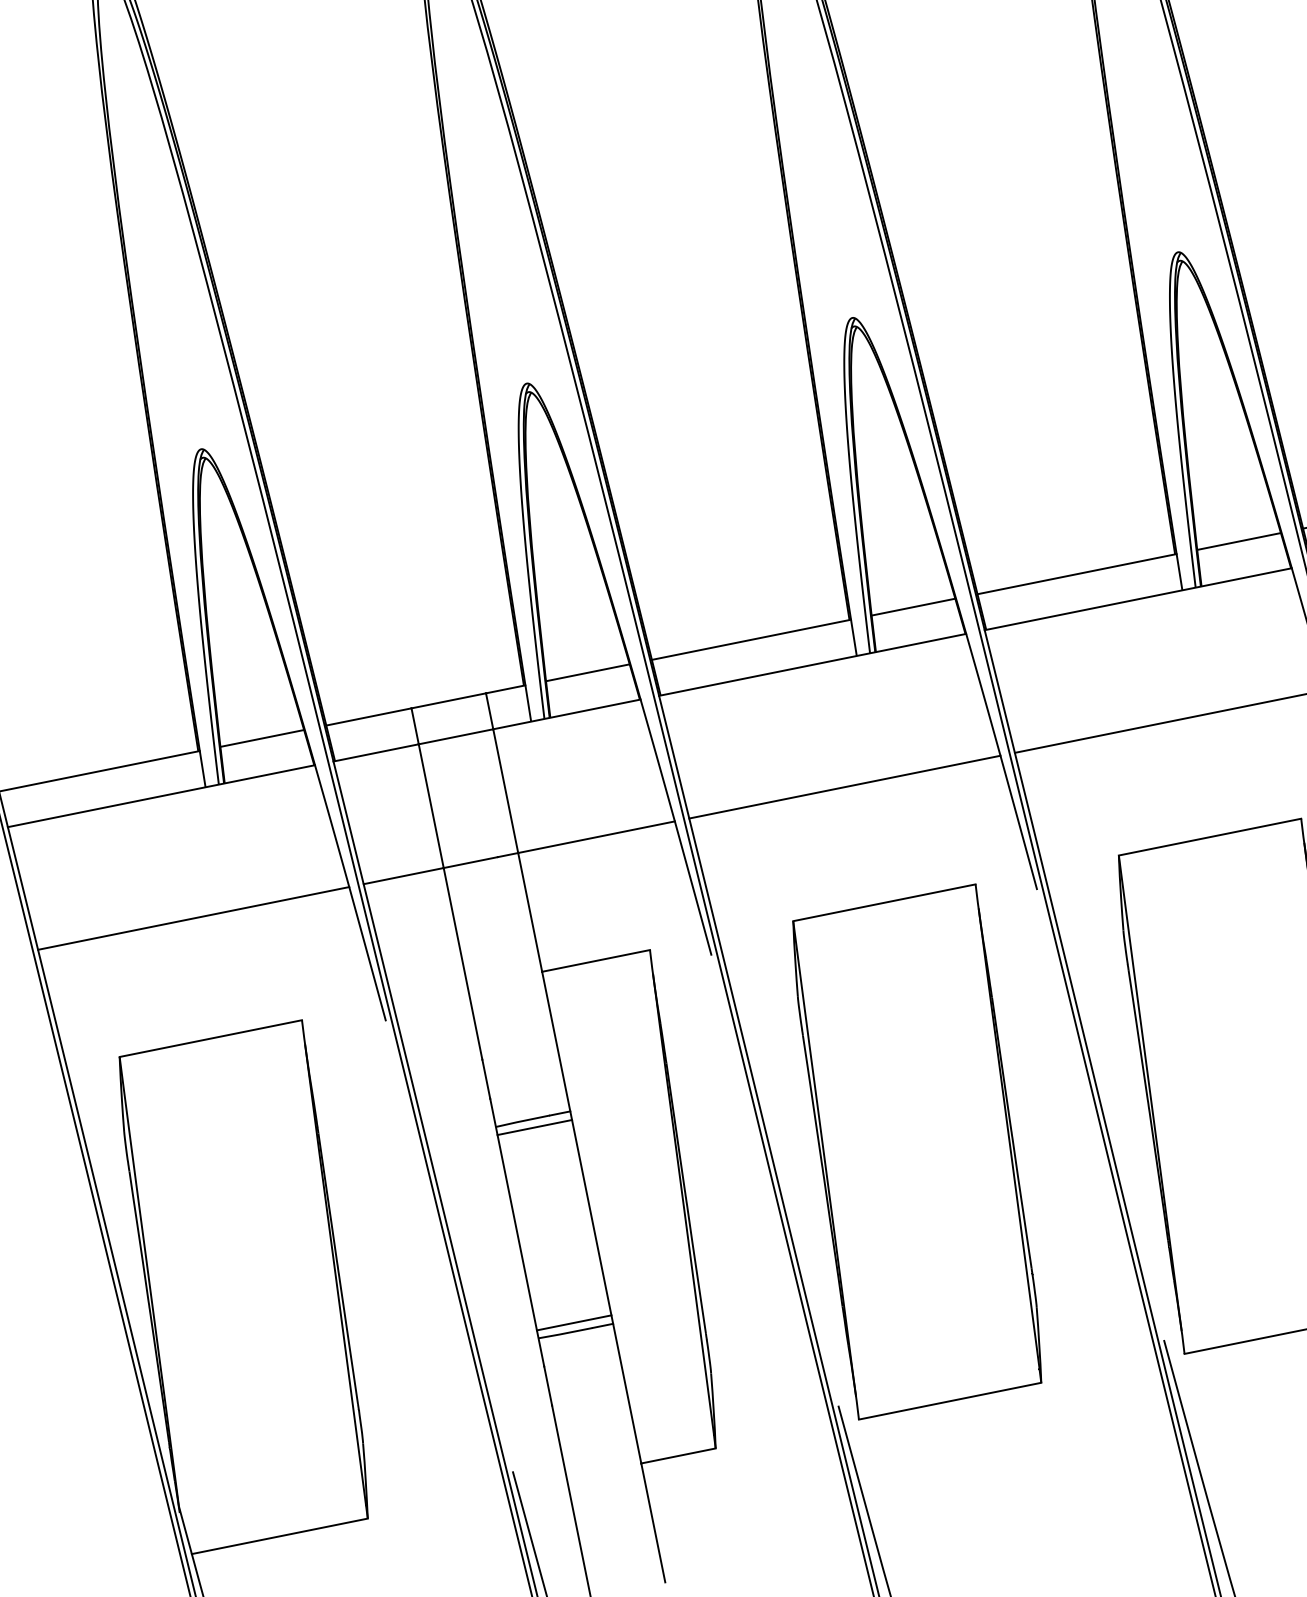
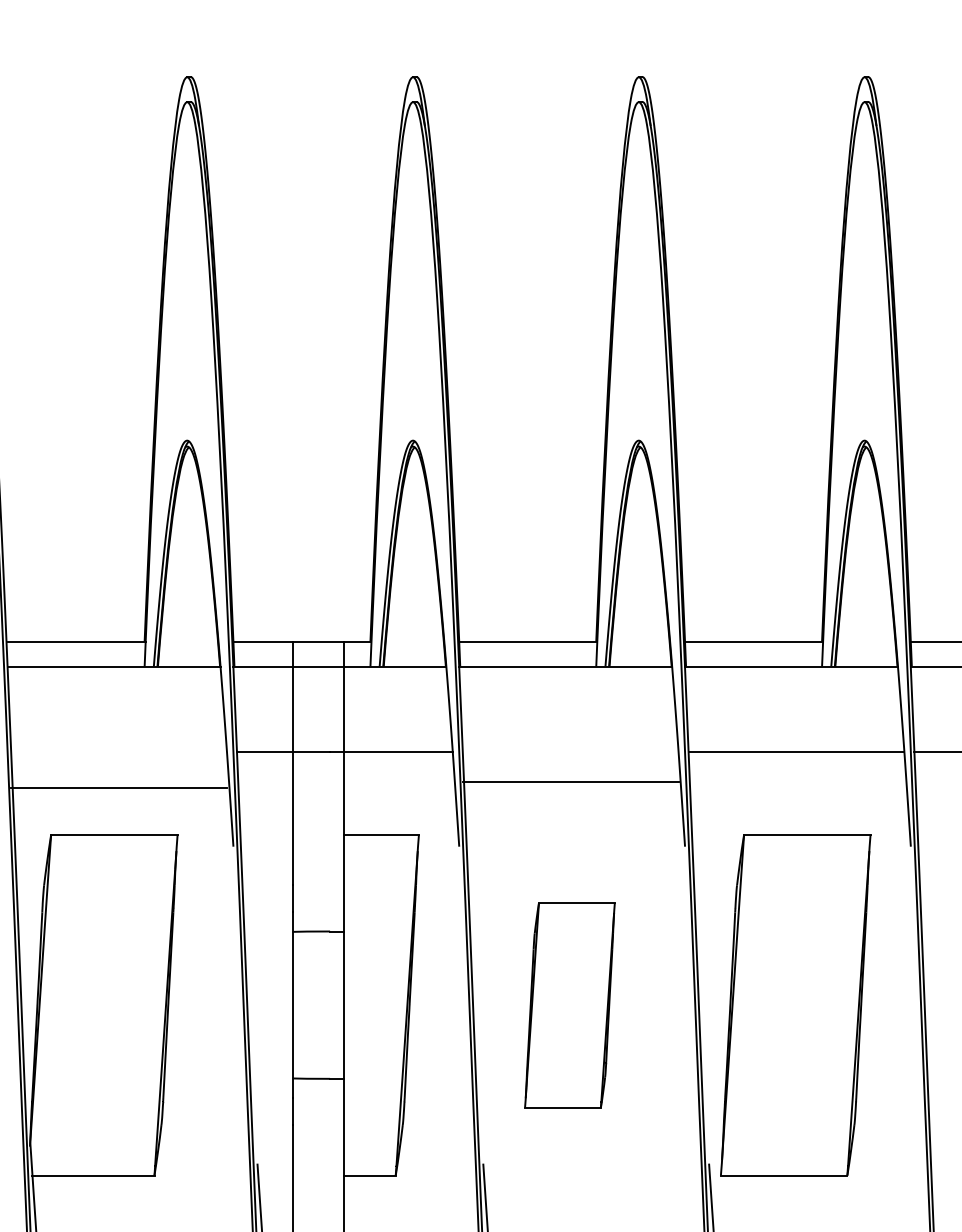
line: (1239, 541) -> (866, 641), removed
line: (913, 607) -> (640, 641), removed
line: (587, 672) -> (414, 641), removed
line: (262, 738) -> (189, 641), removed
line: (844, 787) -> (570, 782), moved
line: (194, 918) -> (119, 788), moved
line: (535, 1127) -> (318, 937), removed
part: (916, 1152) -> (569, 1005), size x0.6
line: (574, 1322) -> (318, 1072), removed

